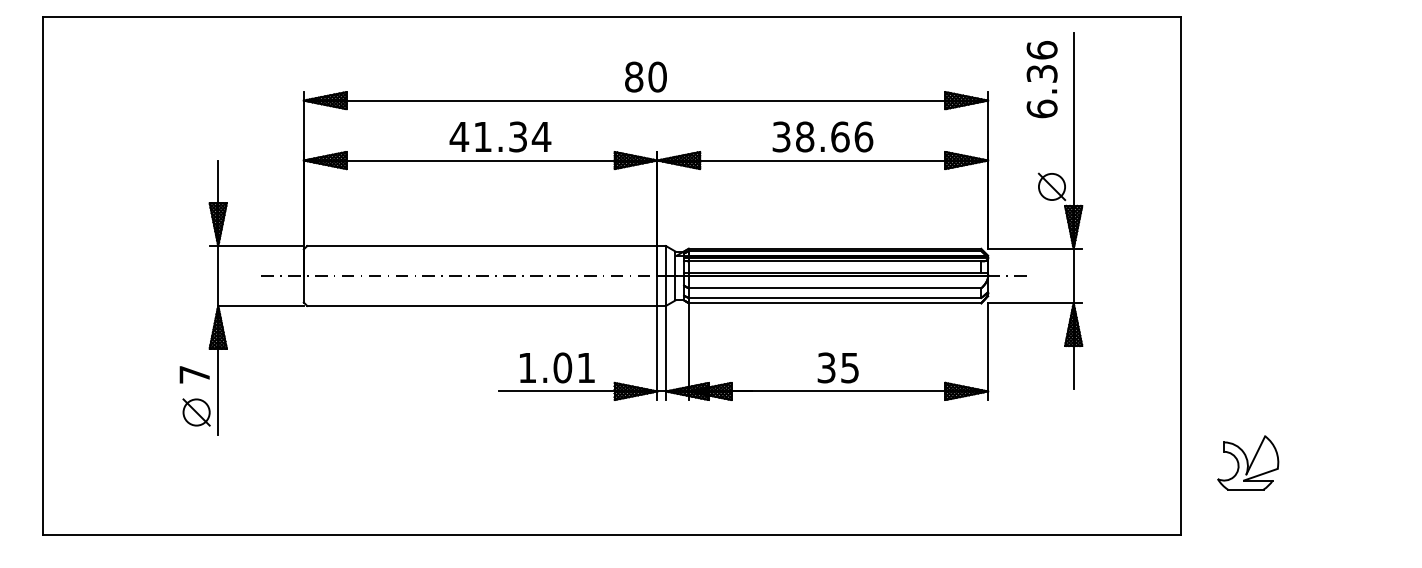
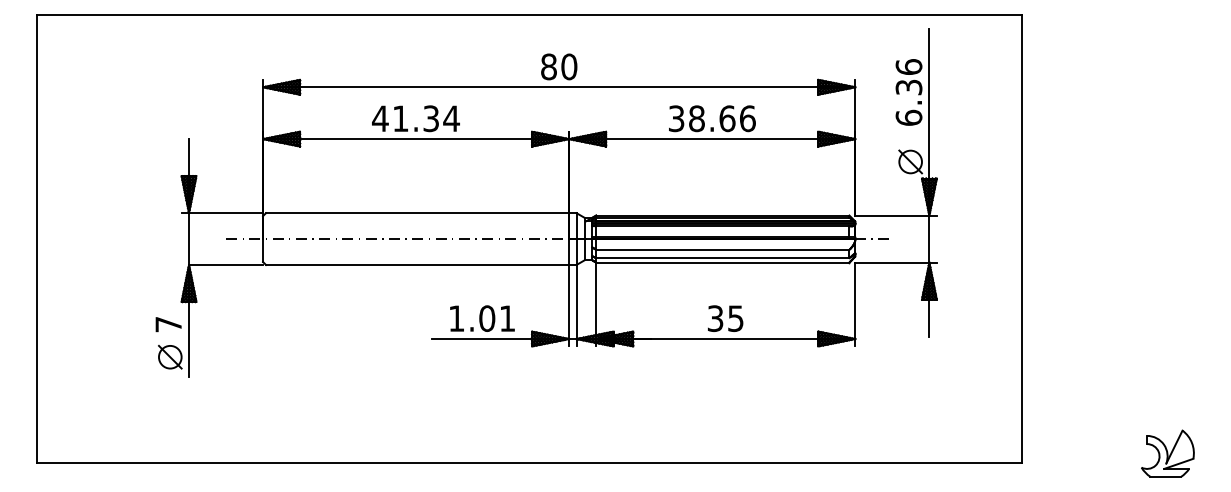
text: (1041, 79) -> (908, 92), moved
text: (500, 136) -> (416, 118), moved
part: (1248, 462) -> (1168, 453), moved

